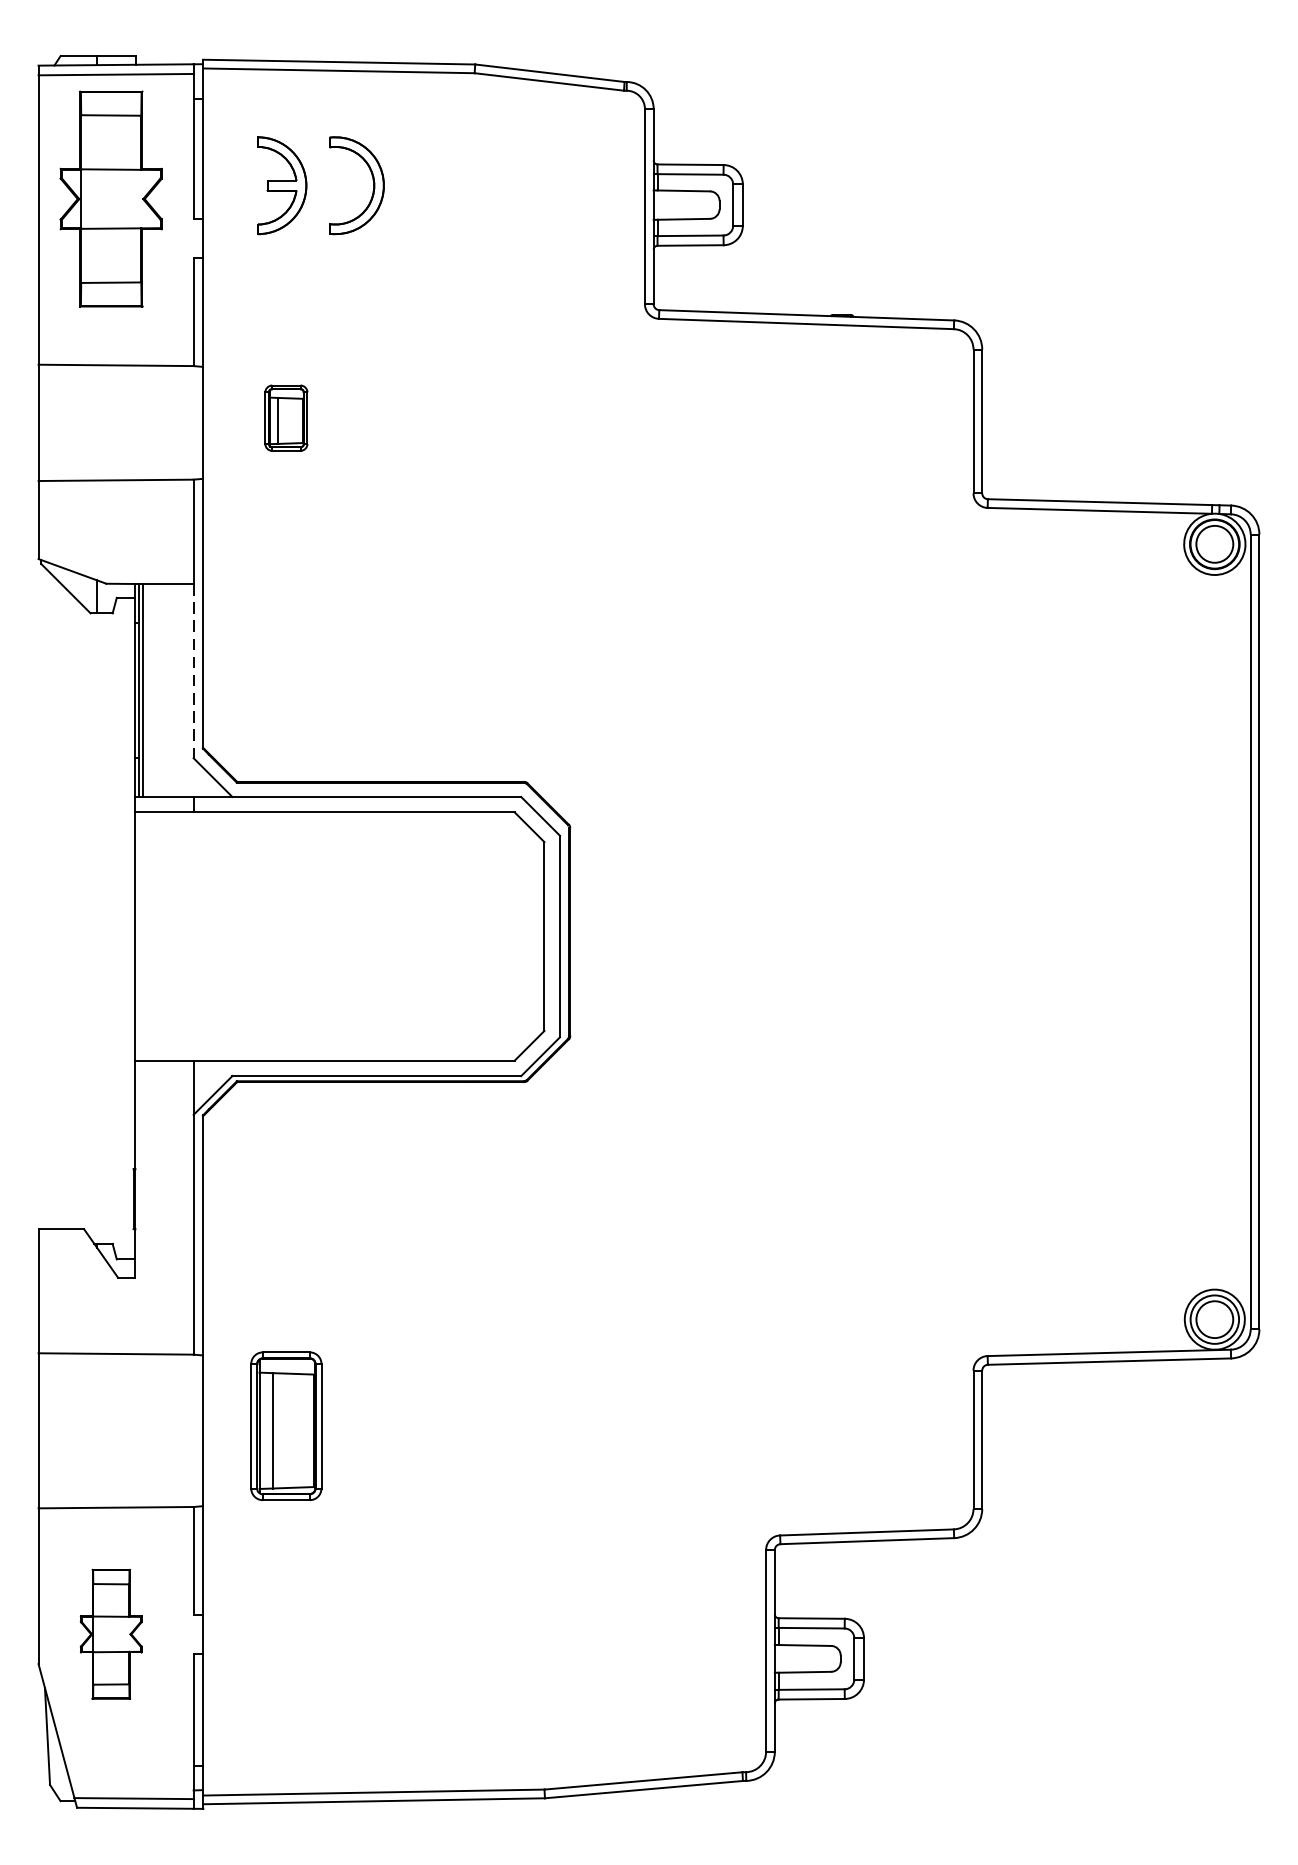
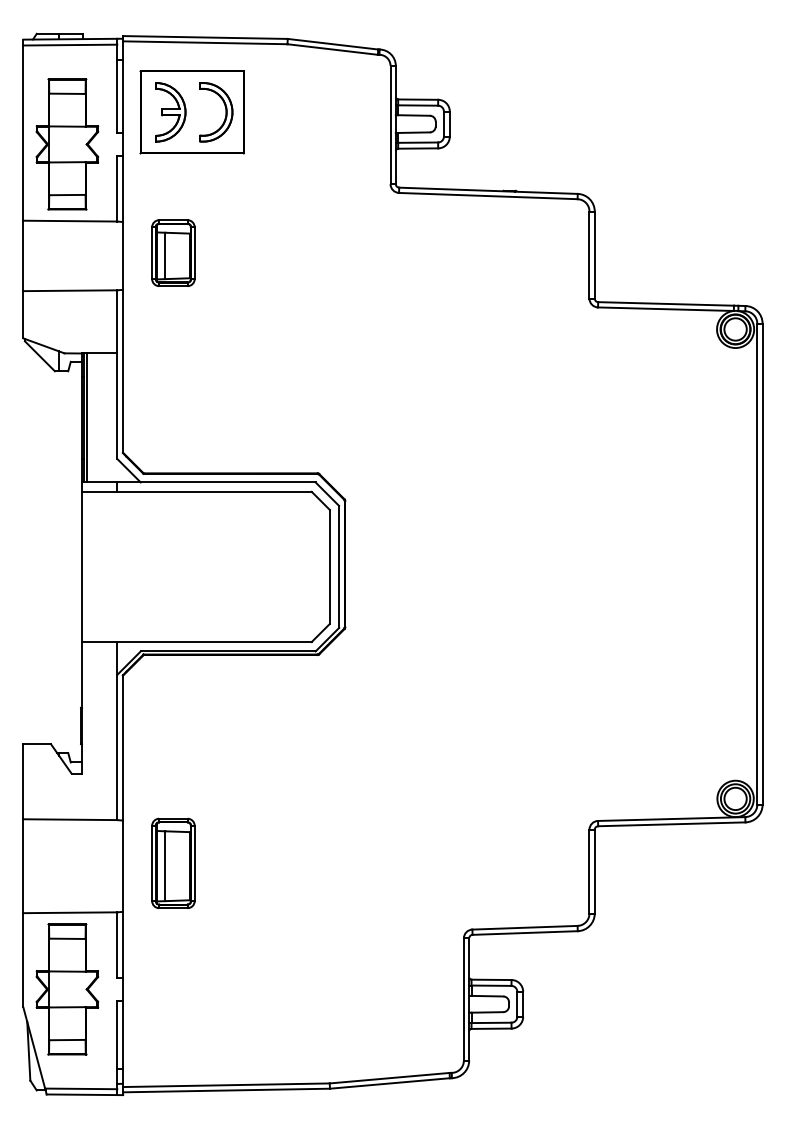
part: (316, 185) -> (191, 112), added
part: (111, 199) -> (67, 144), moved
part: (286, 417) -> (173, 252), size x1.67
line: (193, 671) -> (117, 406), dashed -> solid
part: (111, 1634) -> (67, 989), size x1.67

